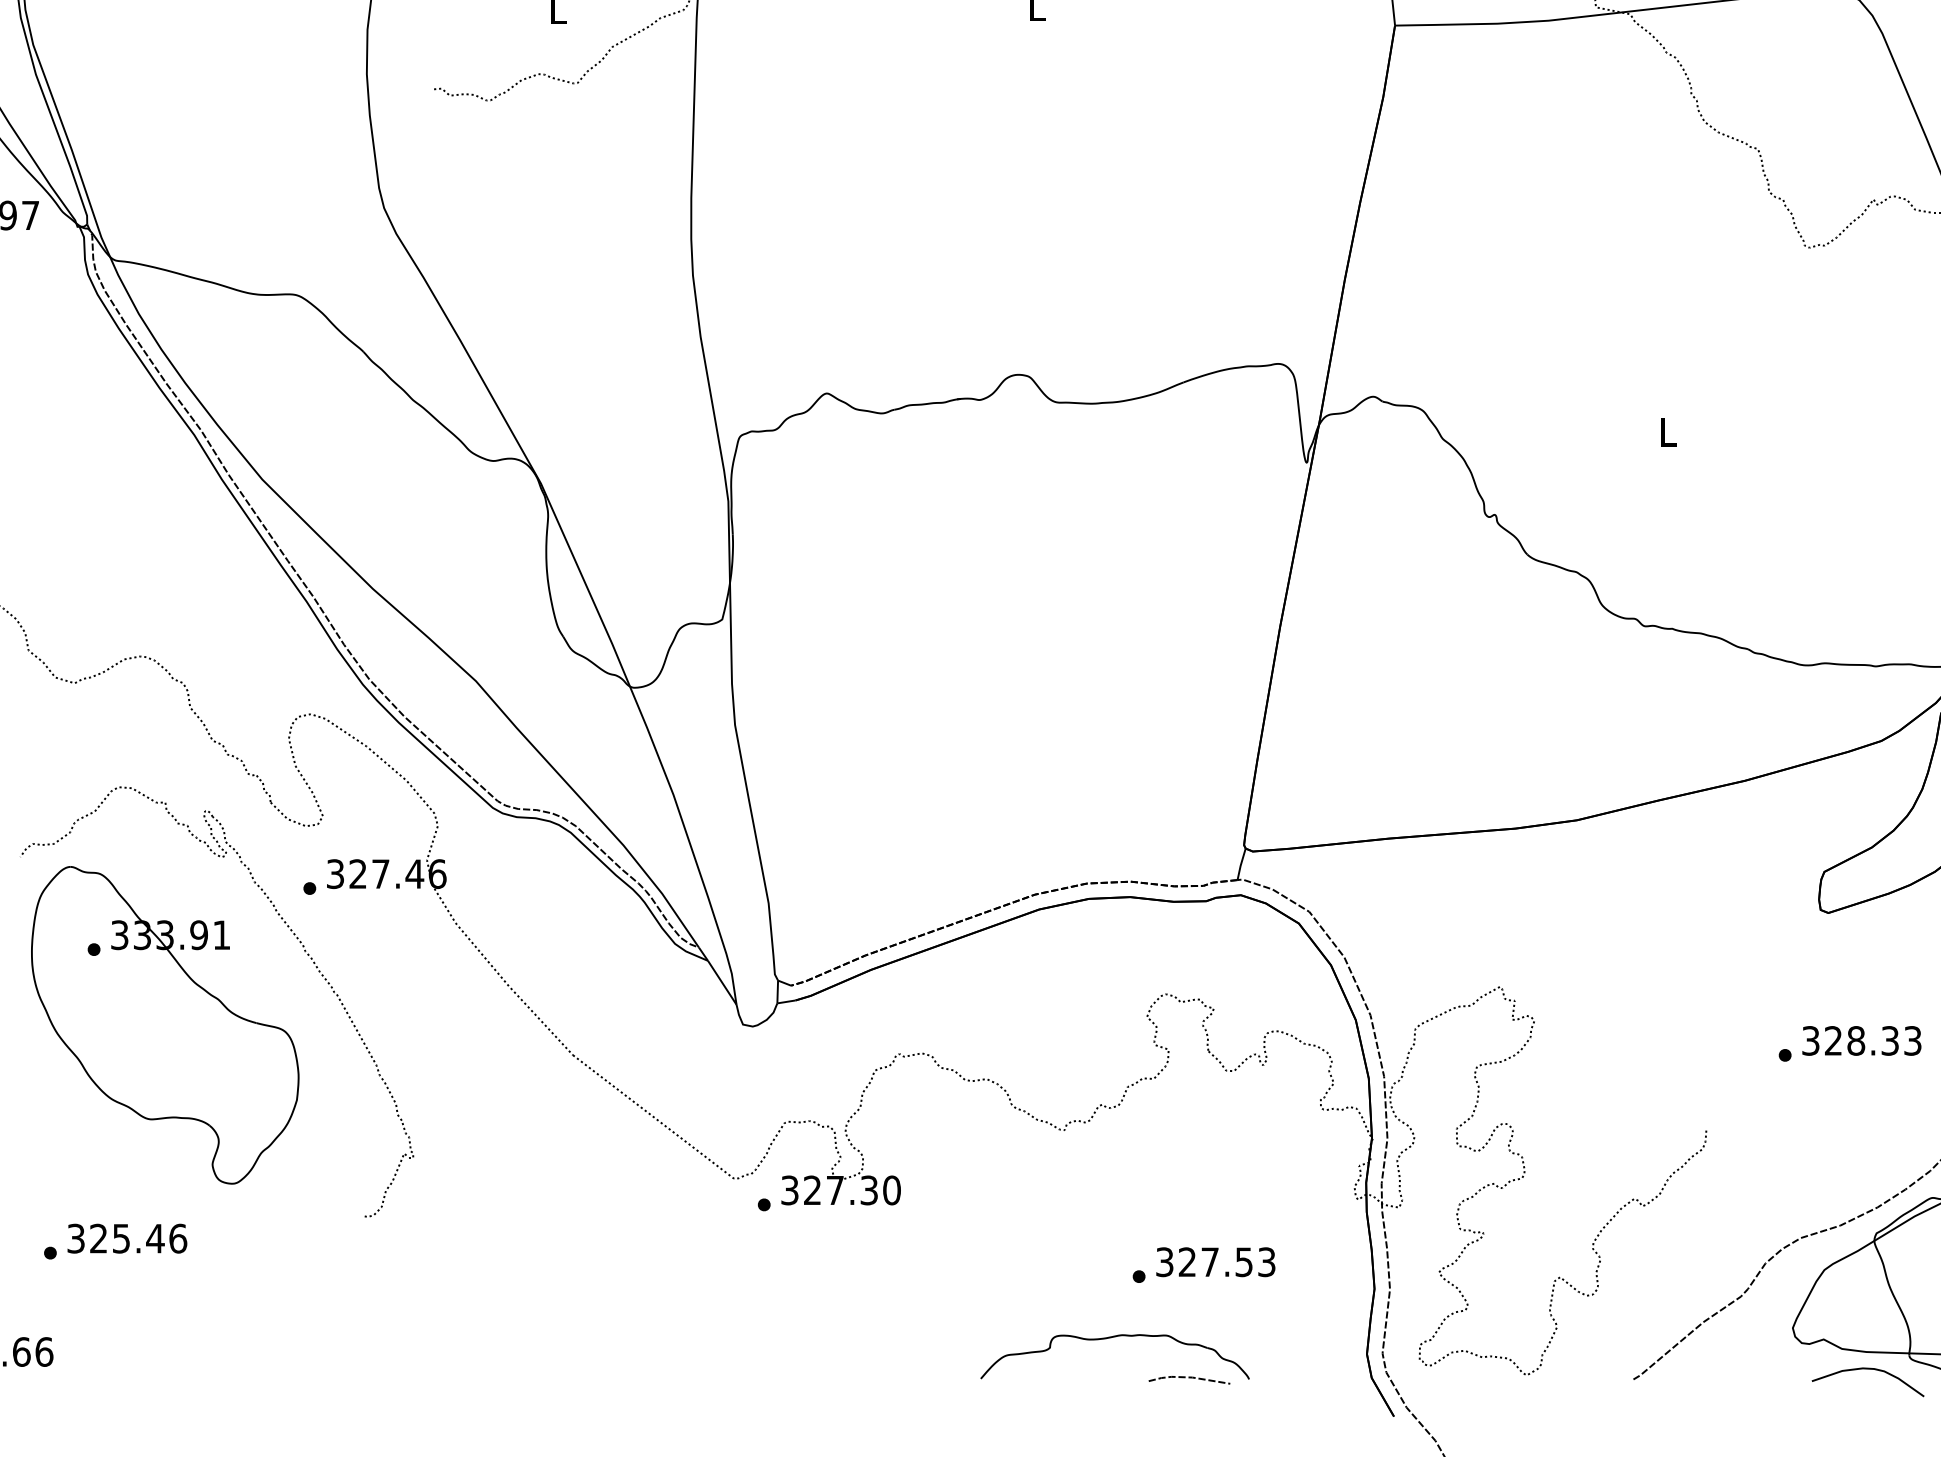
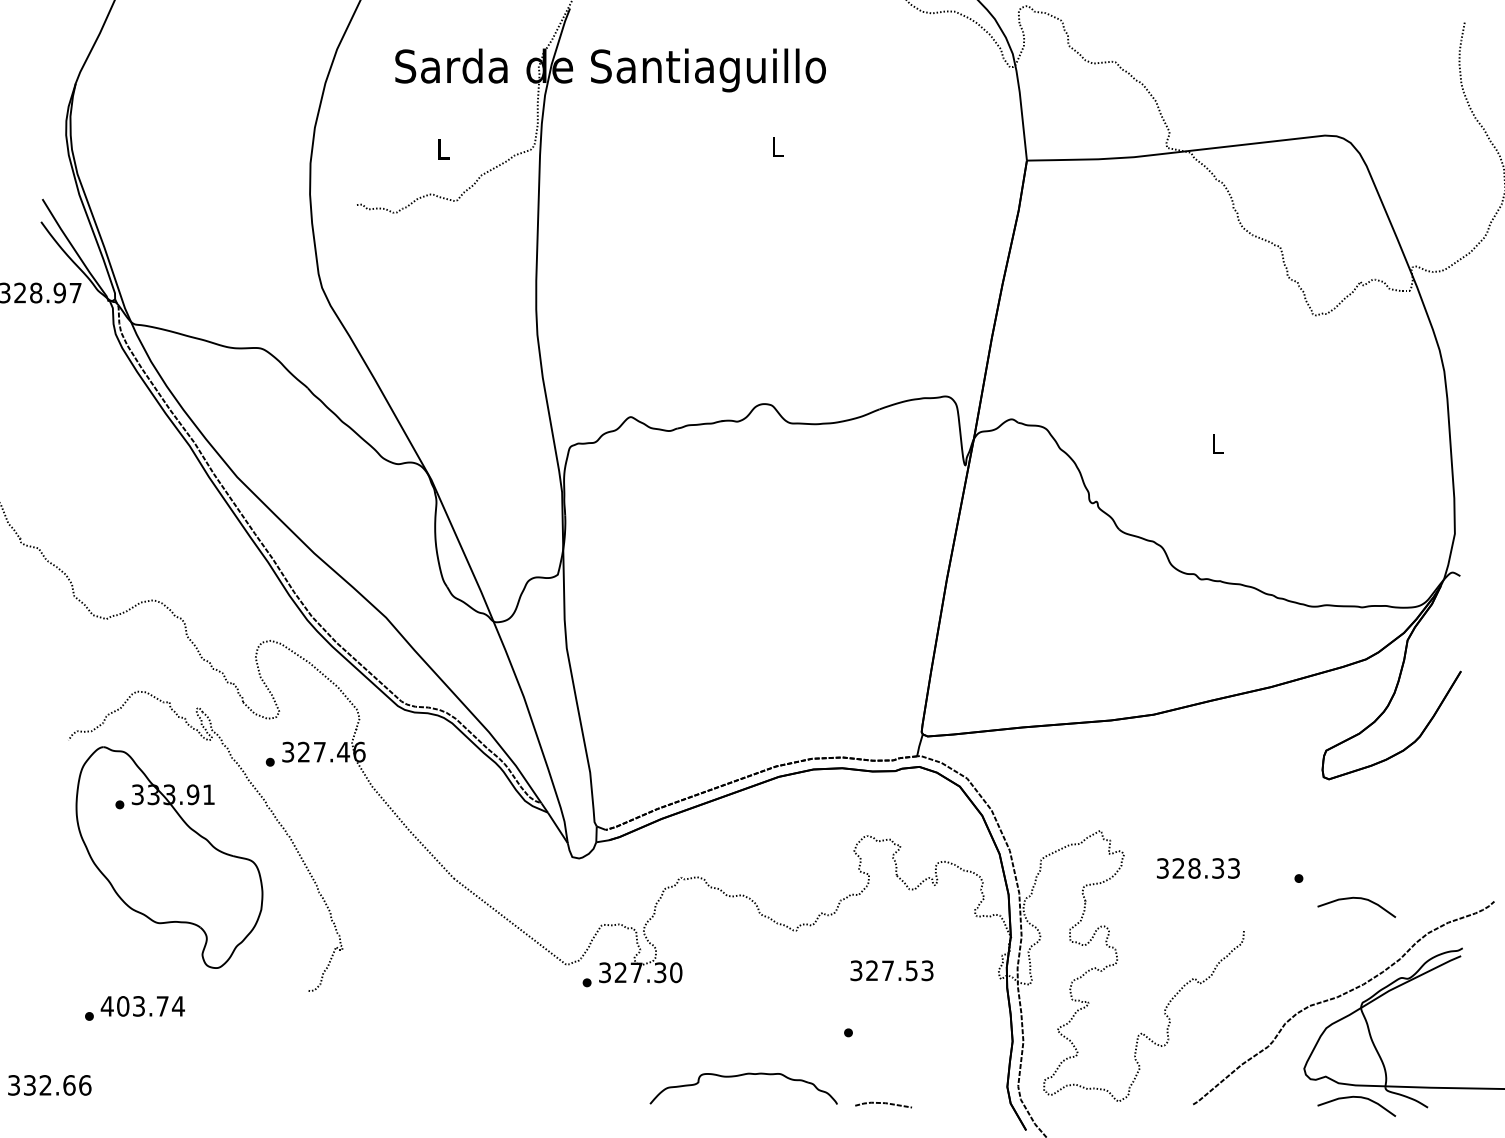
text: (1862, 1040) -> (1198, 868), moved
curve: (1867, 1083) -> (1356, 898), added
text: (126, 1238) -> (142, 1006), 325.46 -> 403.74
text: (1215, 1261) -> (891, 970), moved
part: (1110, 1339) -> (740, 1076), moved

